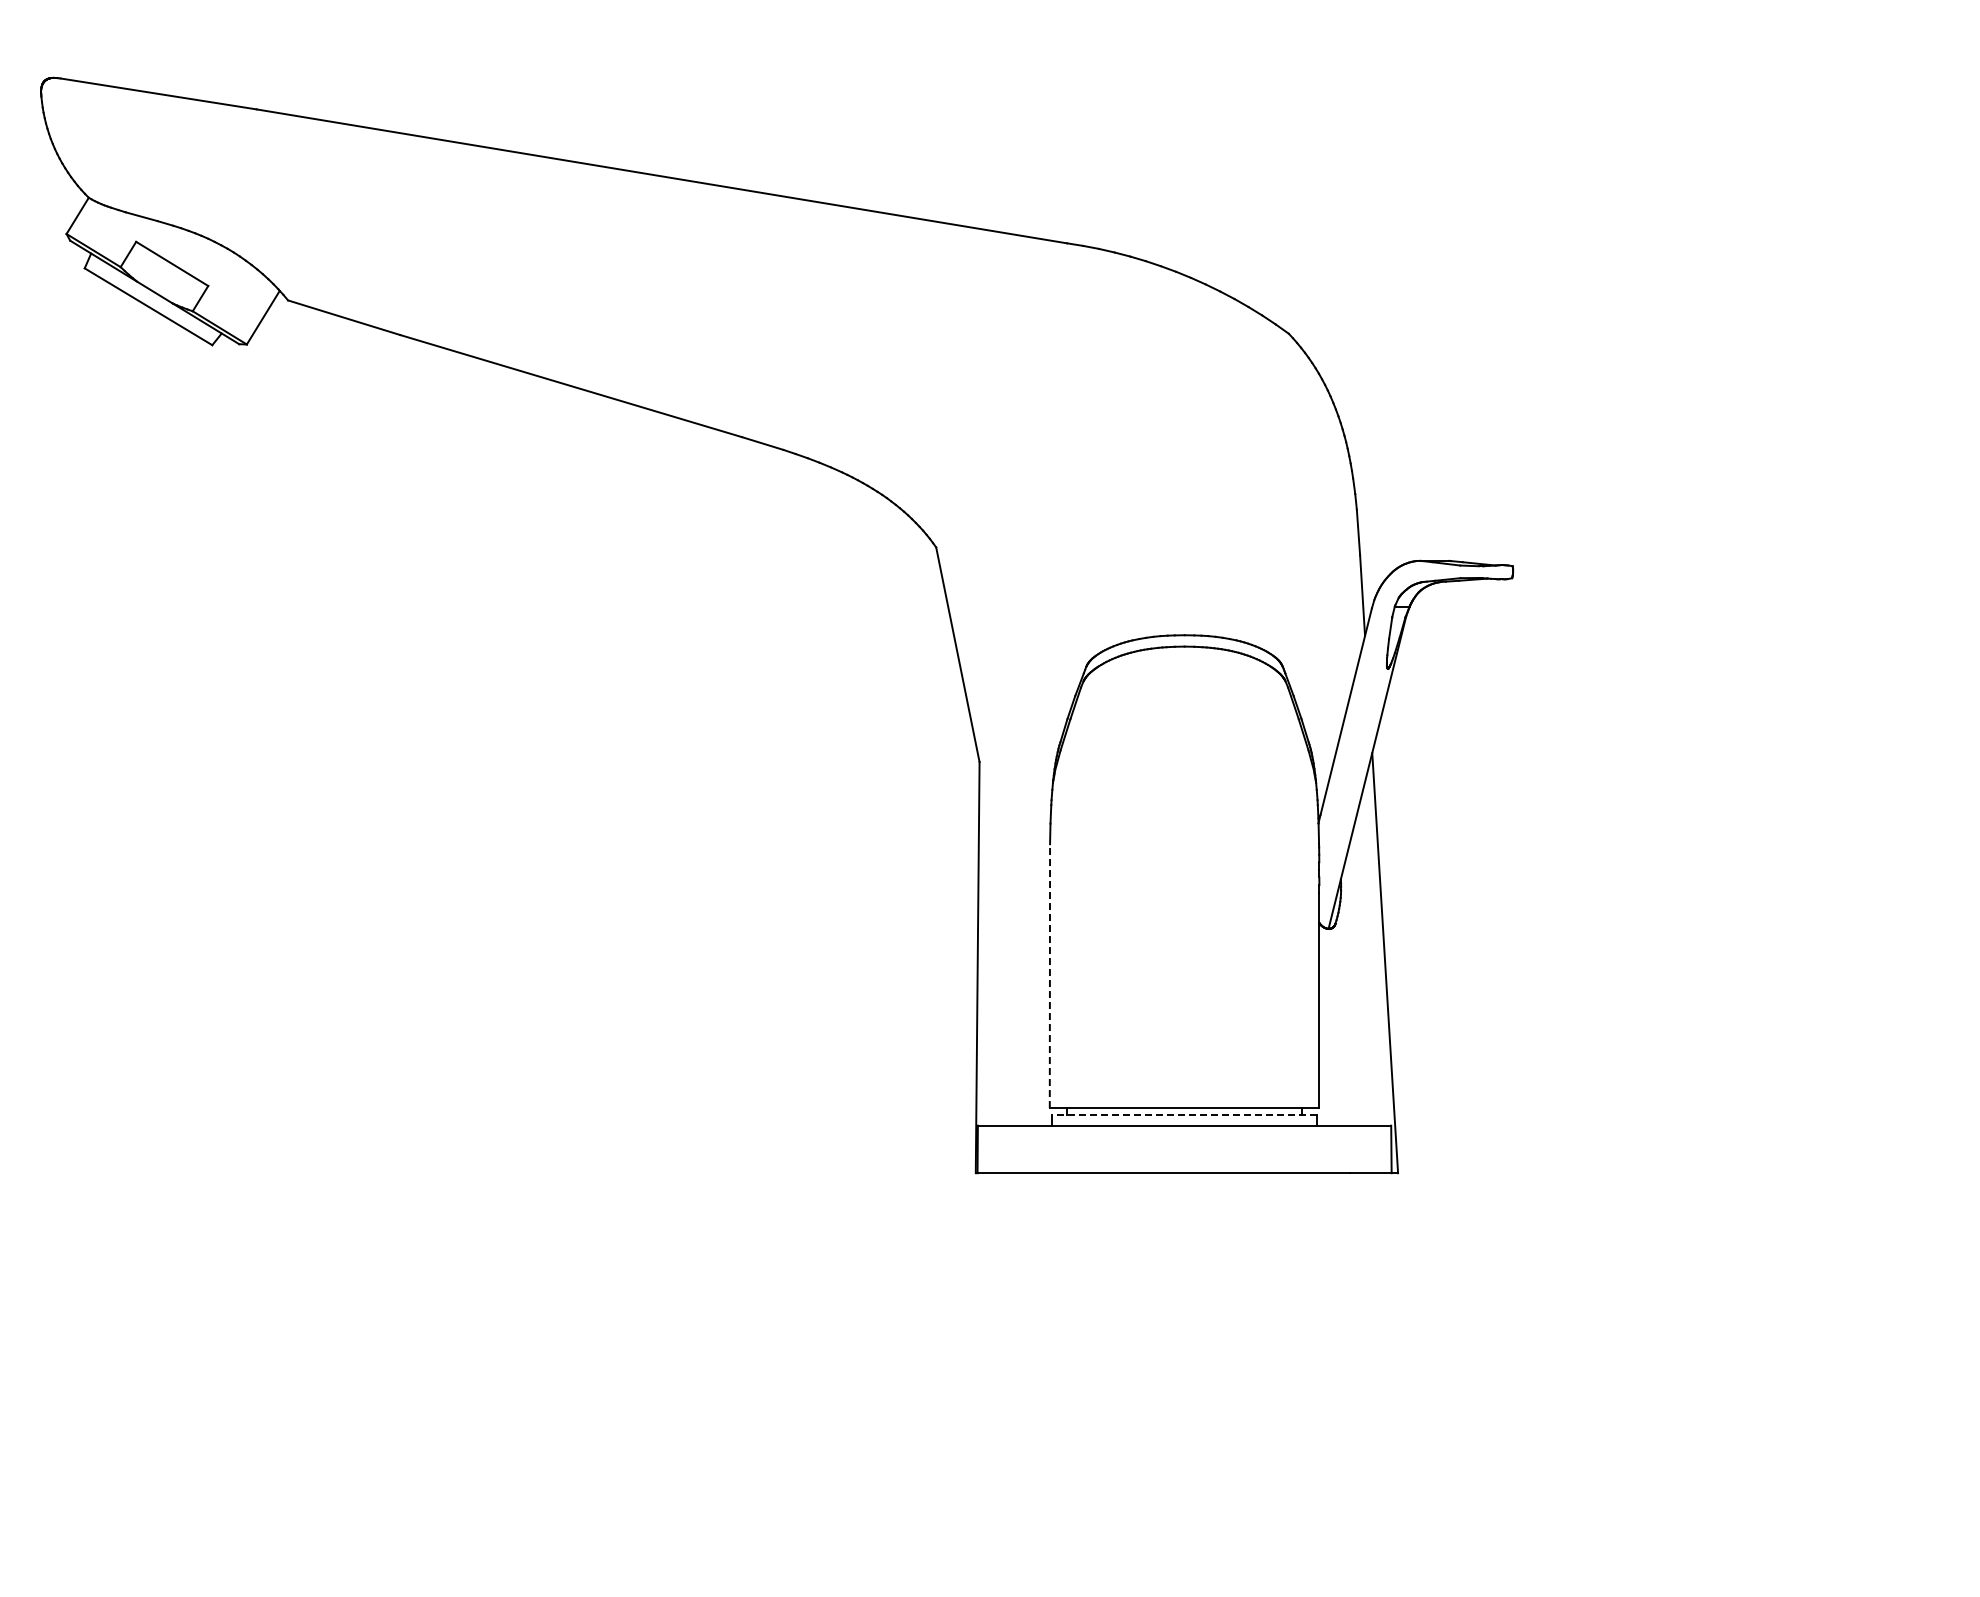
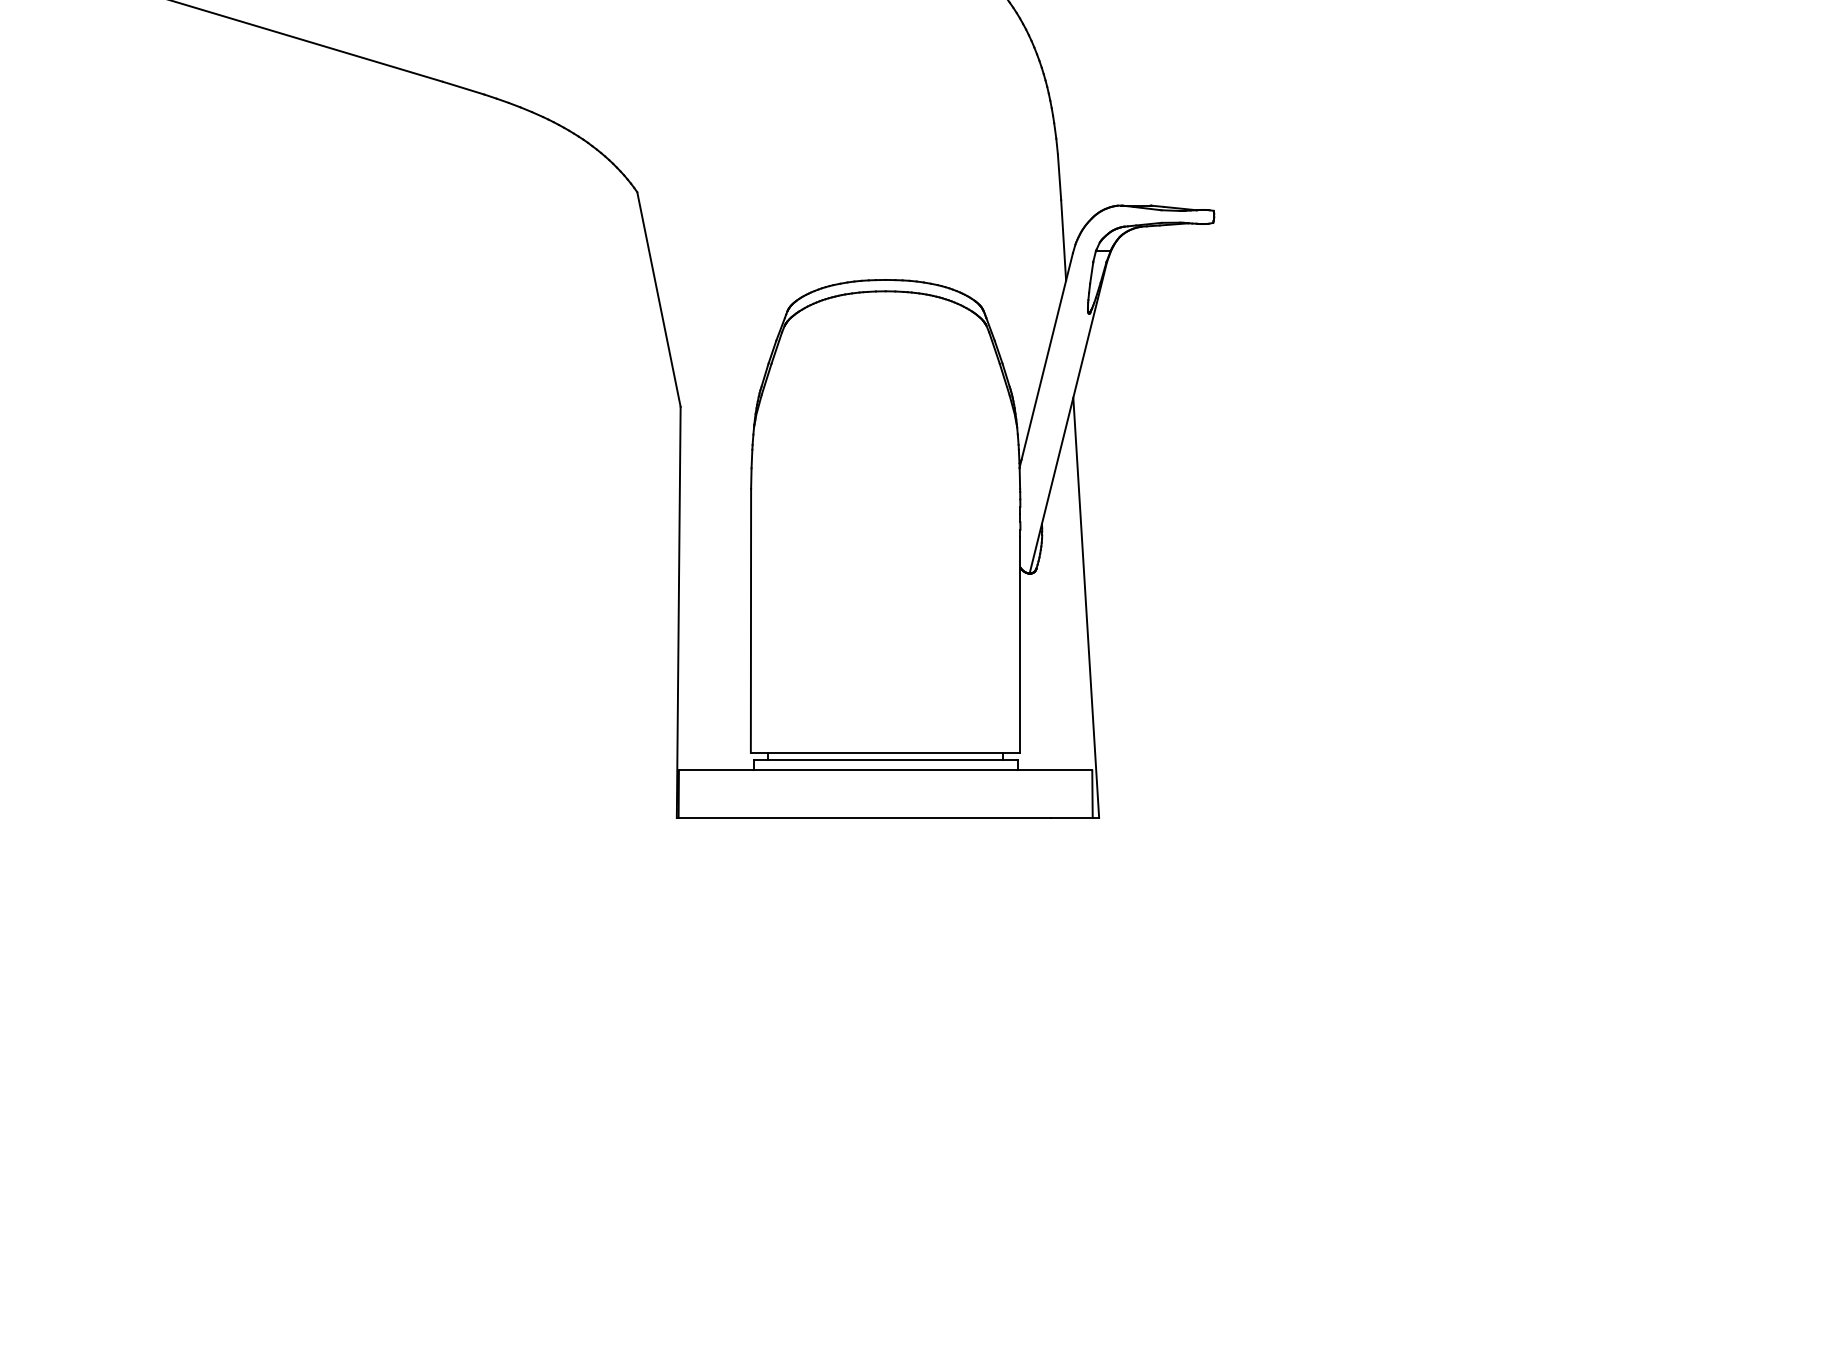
line: (1049, 976) -> (750, 621), dashed -> solid
line: (1184, 1115) -> (885, 760), dashed -> solid

